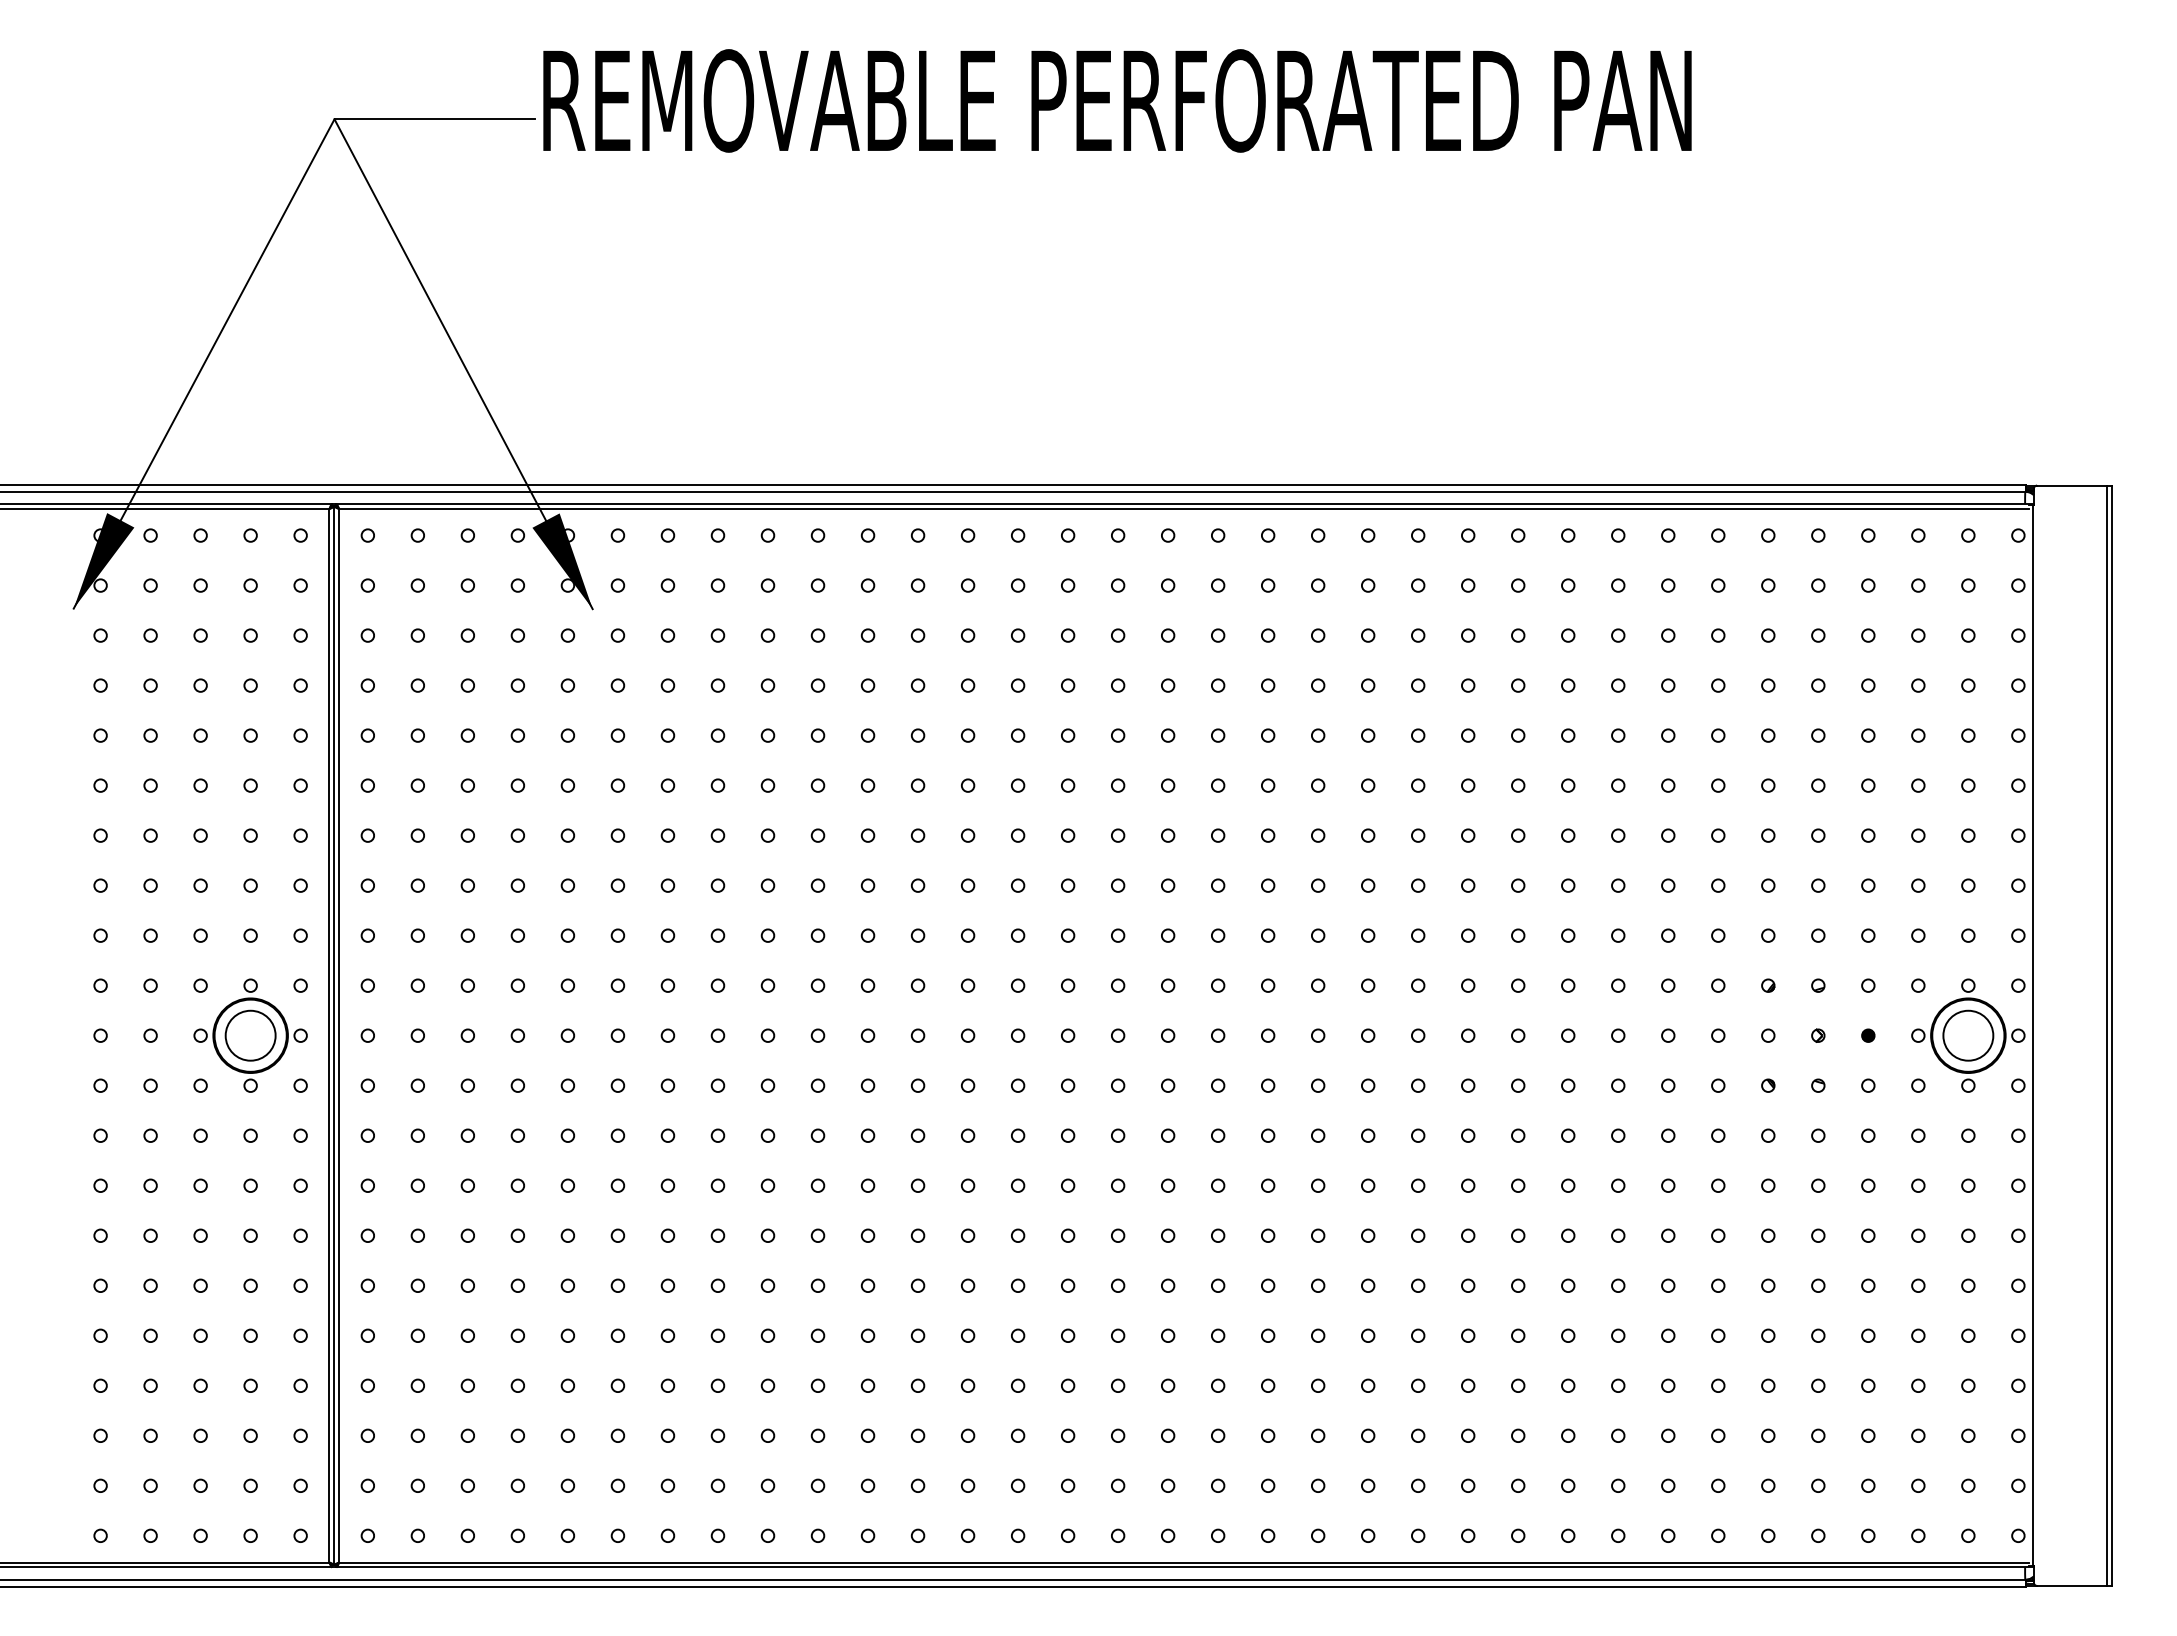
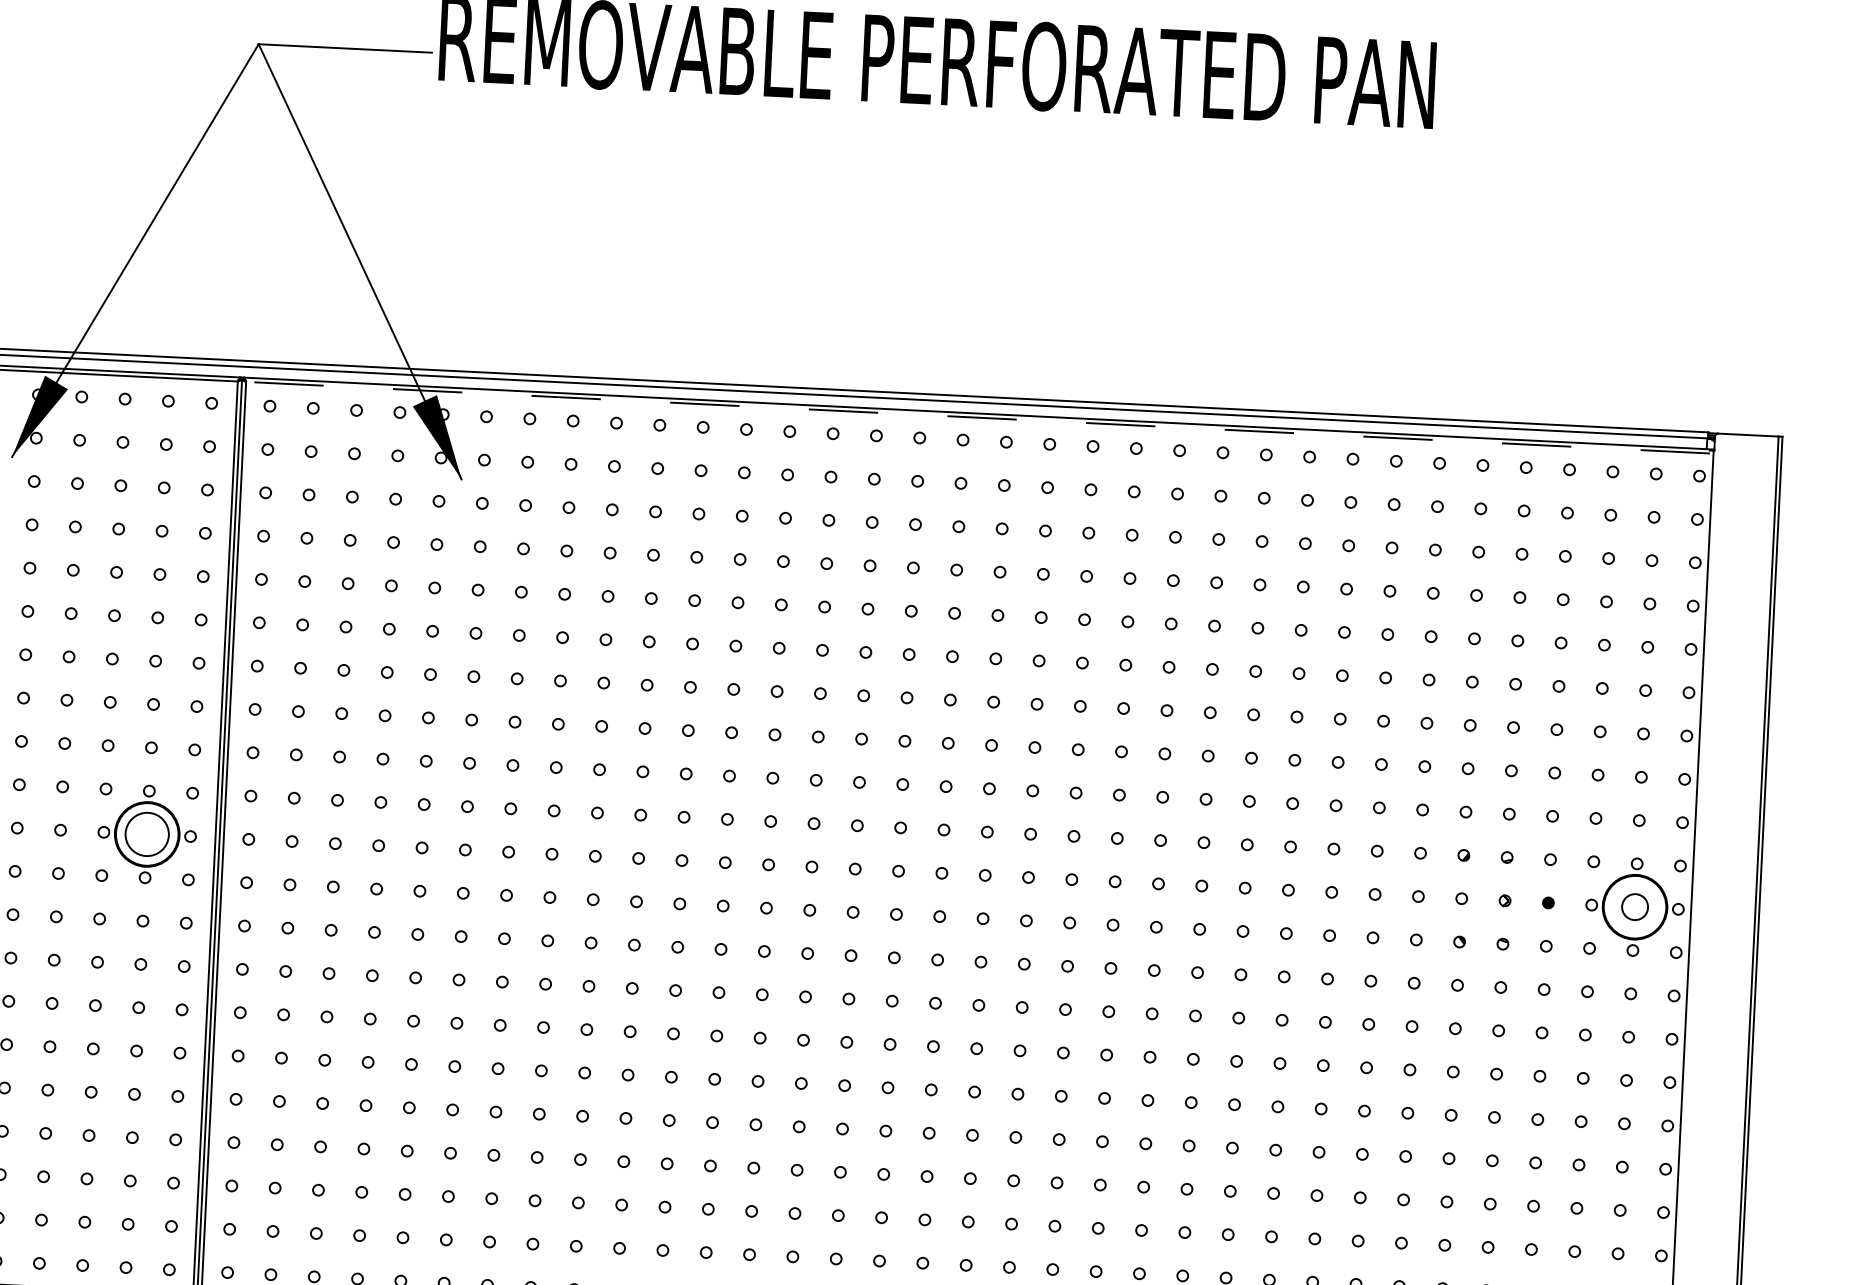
line: (1184, 508) -> (978, 417), solid -> dashed
circle: (1968, 1035) -> (1635, 907), size x0.6

